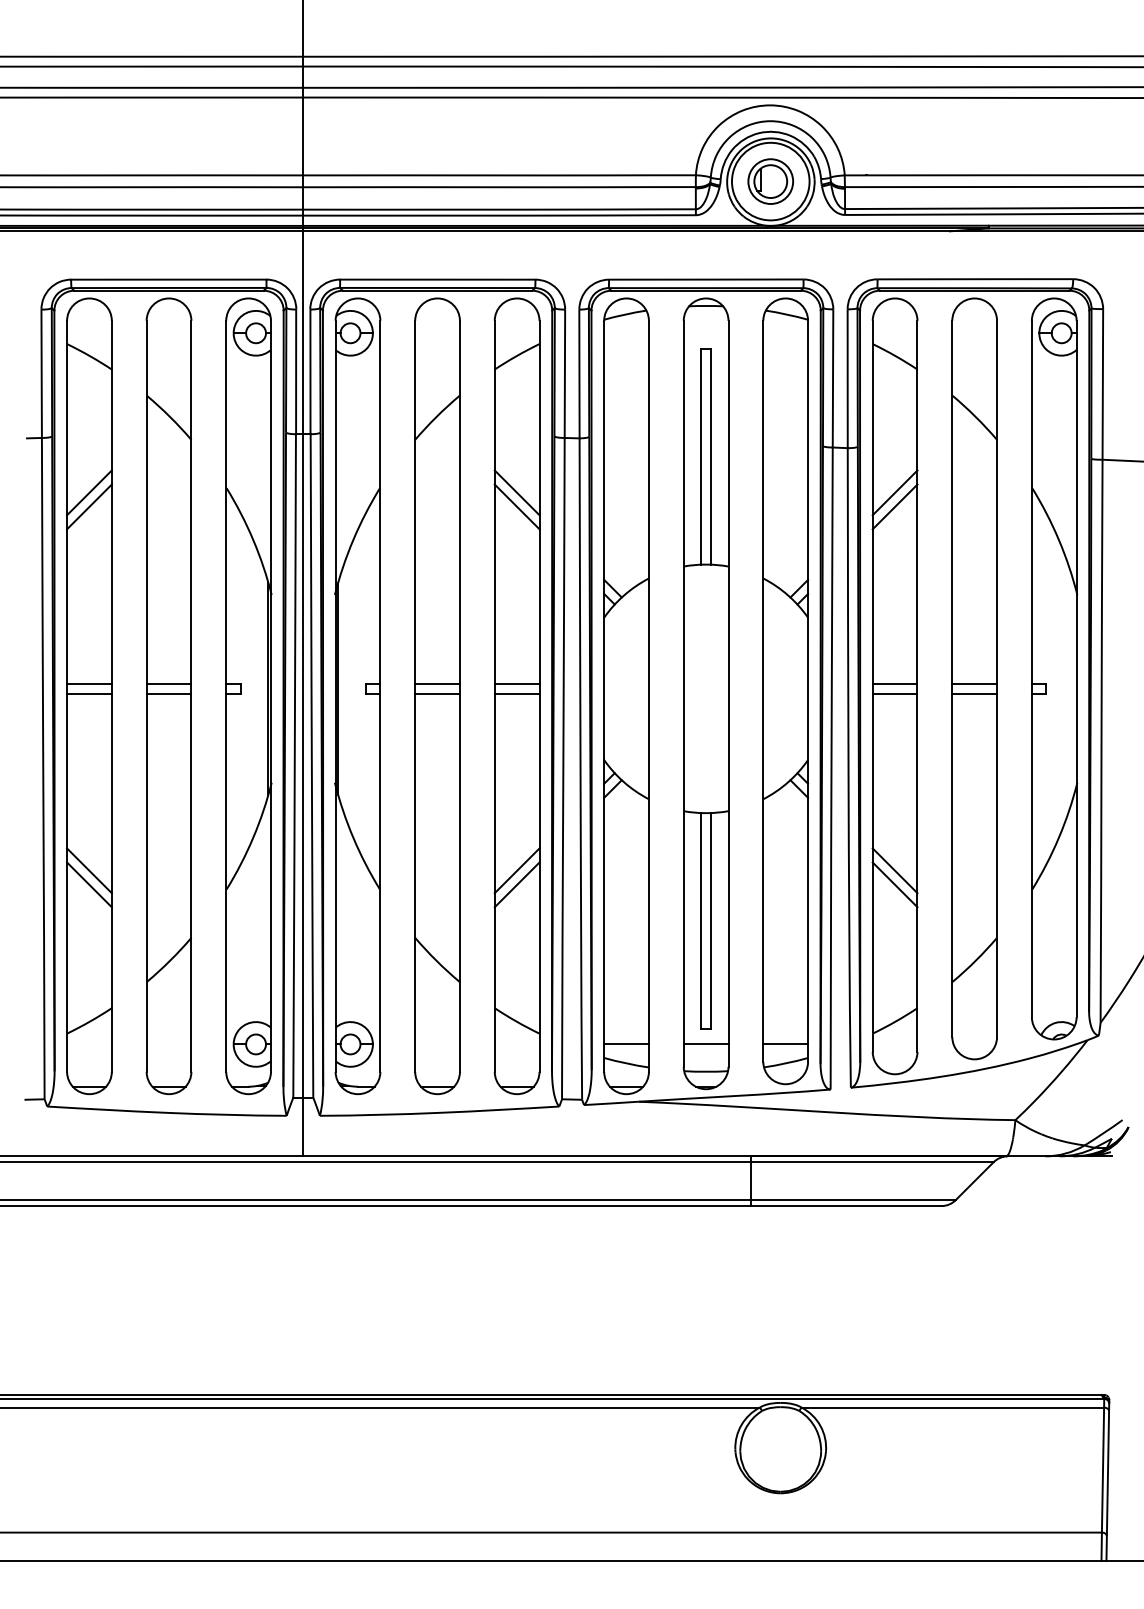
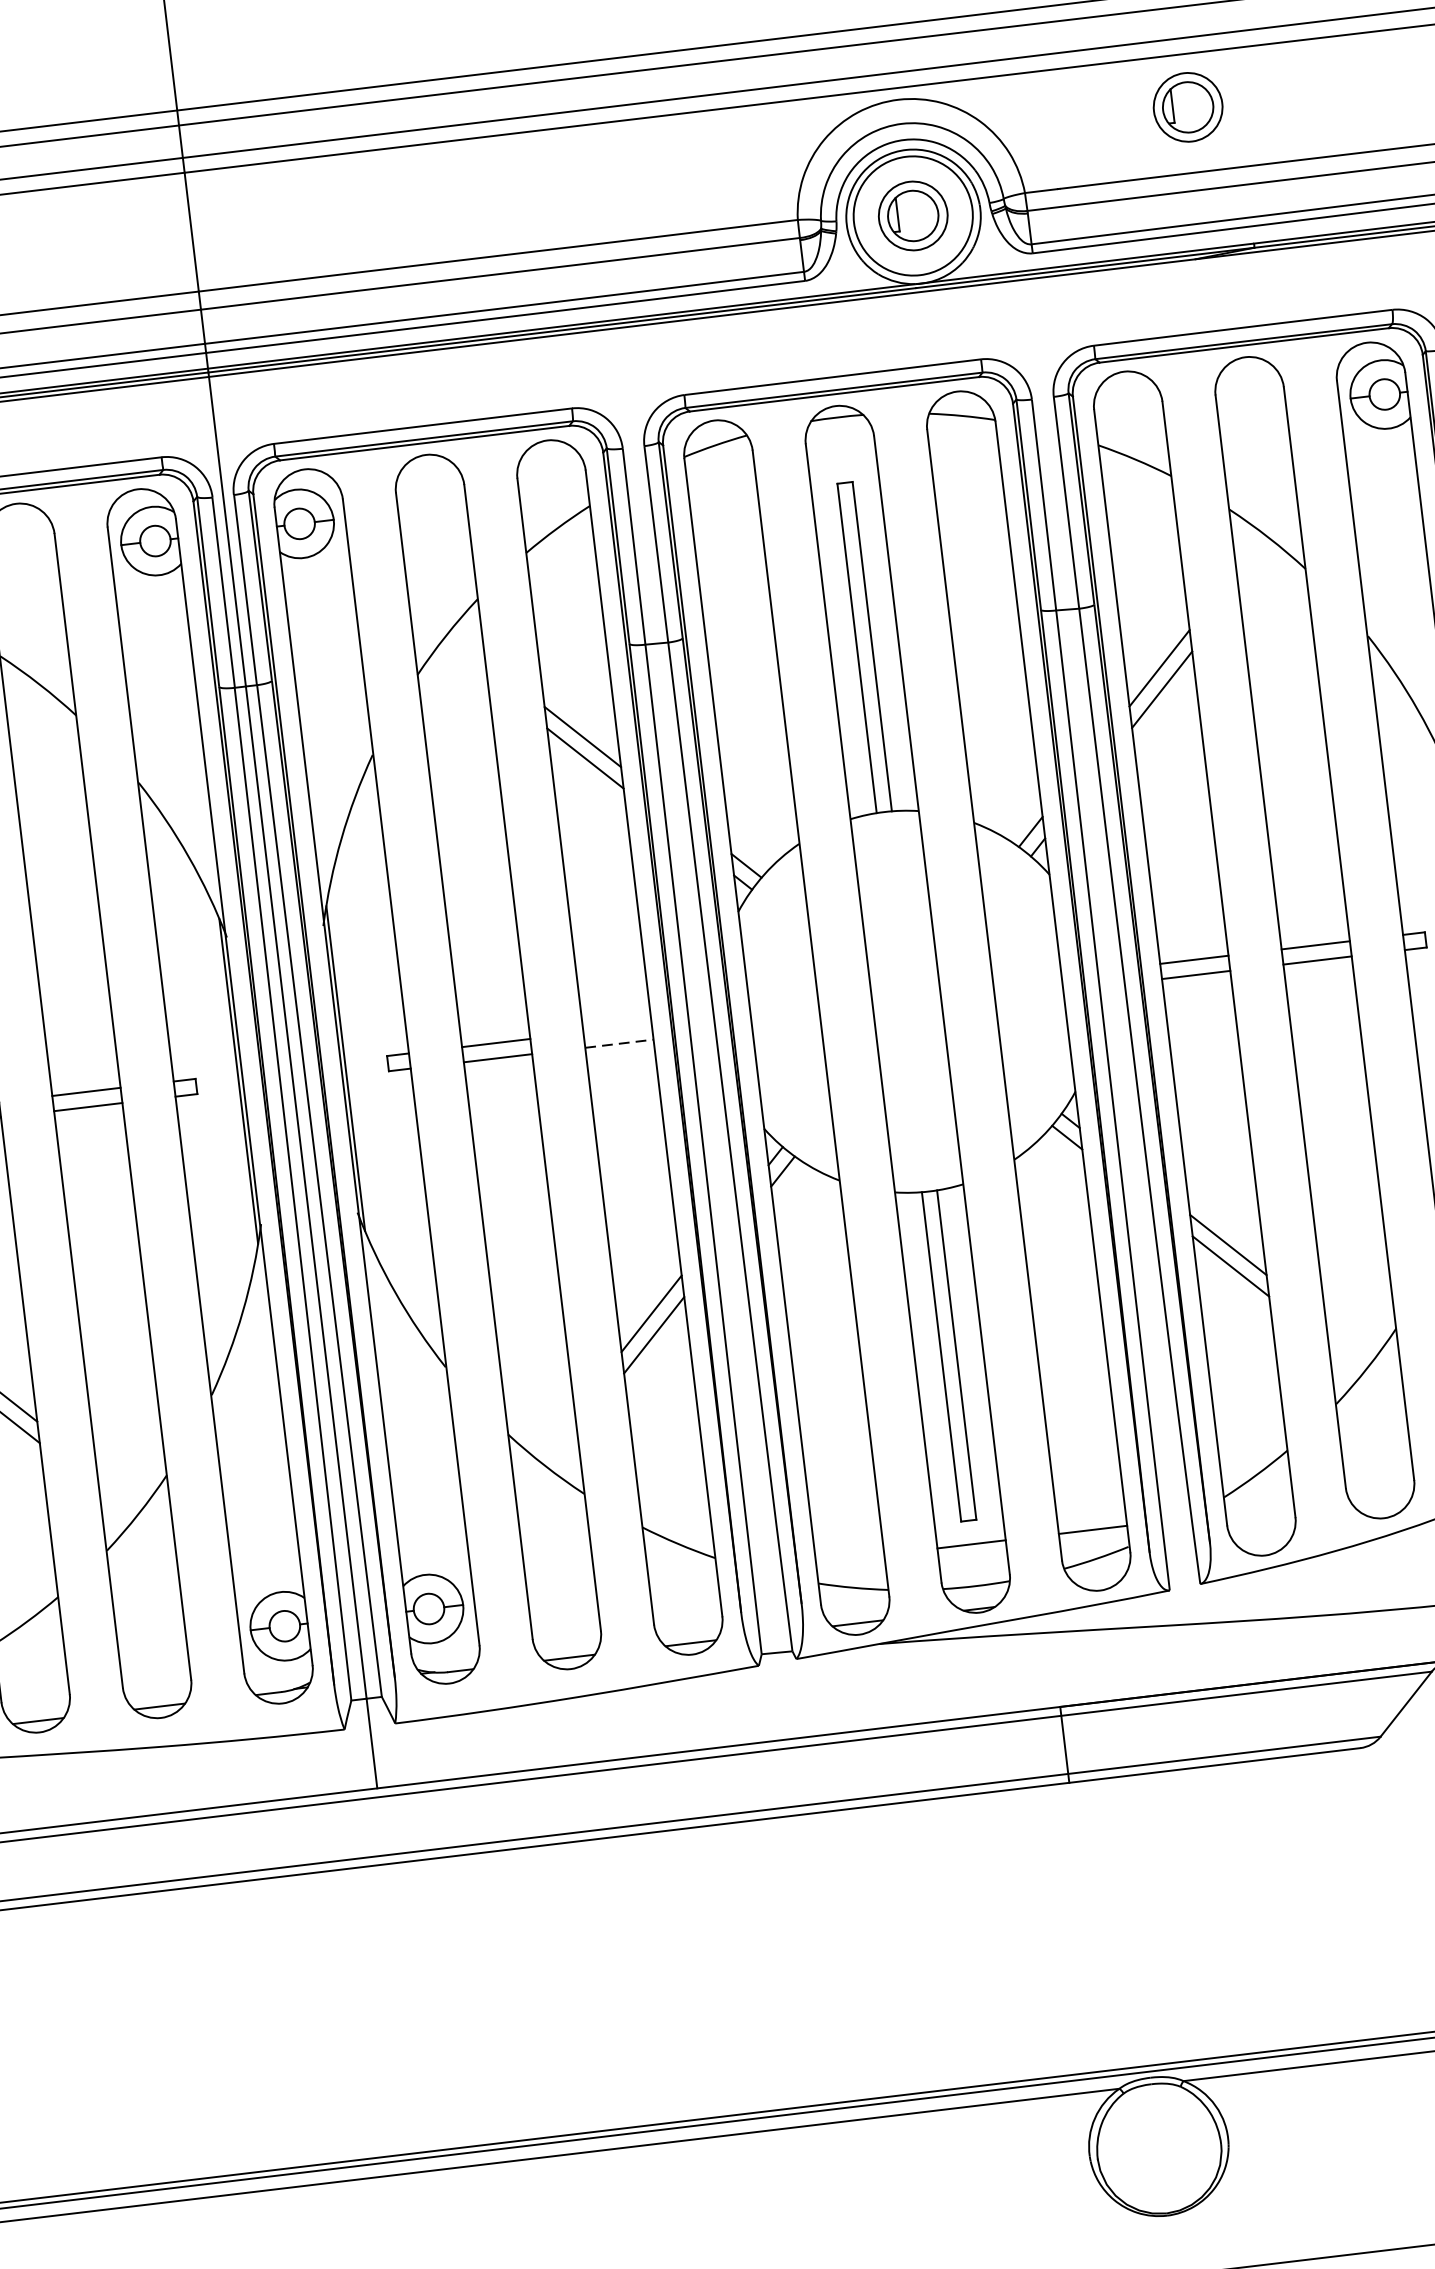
part: (956, 132) -> (1187, 107), added
line: (516, 683) -> (616, 1028), removed
line: (517, 693) -> (619, 1043), solid -> dashed
line: (626, 1044) -> (850, 1558), removed

